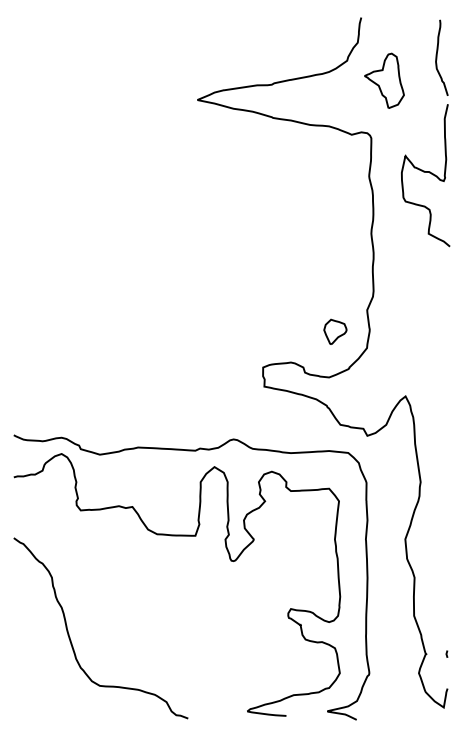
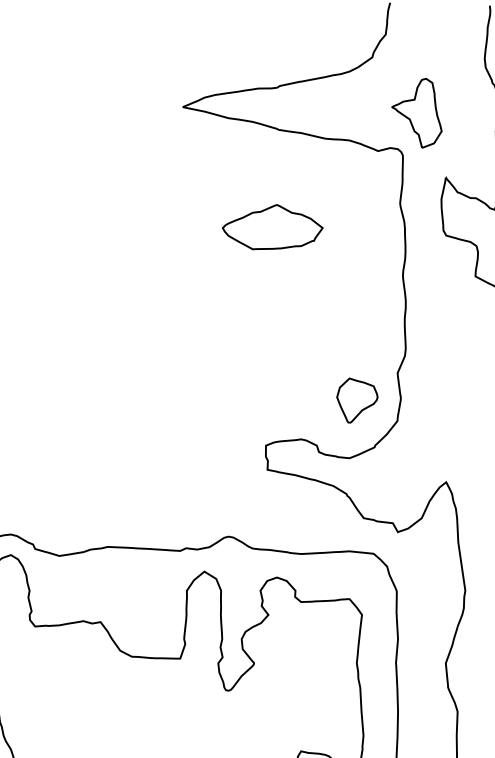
part: (384, 80) -> (417, 112), moved
part: (268, 194) -> (272, 226), added
part: (335, 331) -> (357, 400), size x1.43

